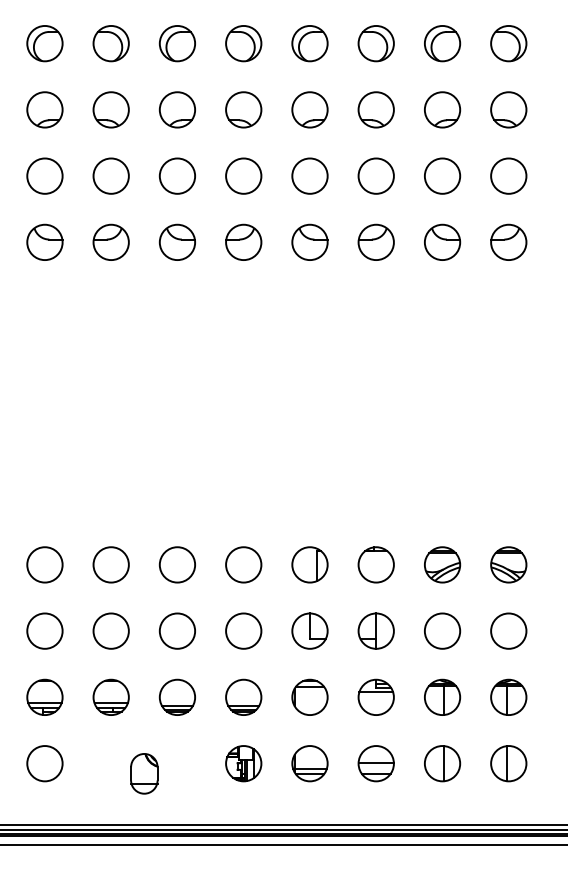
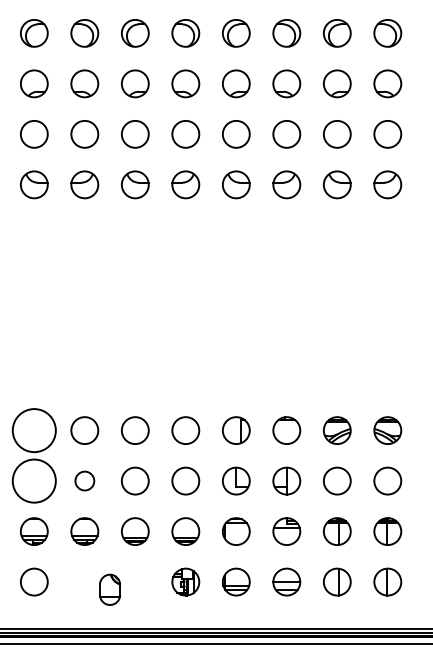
circle: (43, 564) -> (33, 430), size x1.6
circle: (43, 630) -> (33, 480), size x1.6
circle: (110, 630) -> (84, 480), size x0.7

